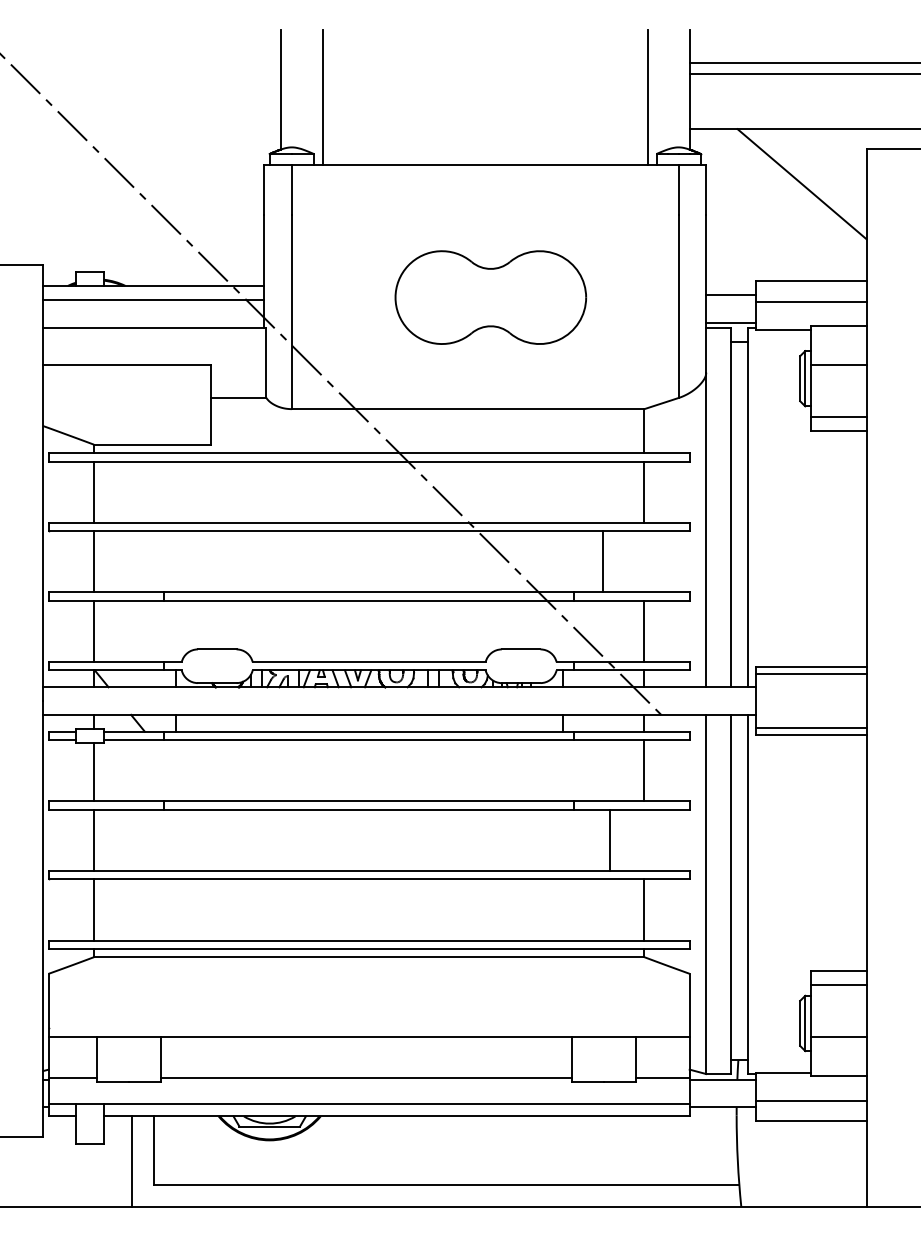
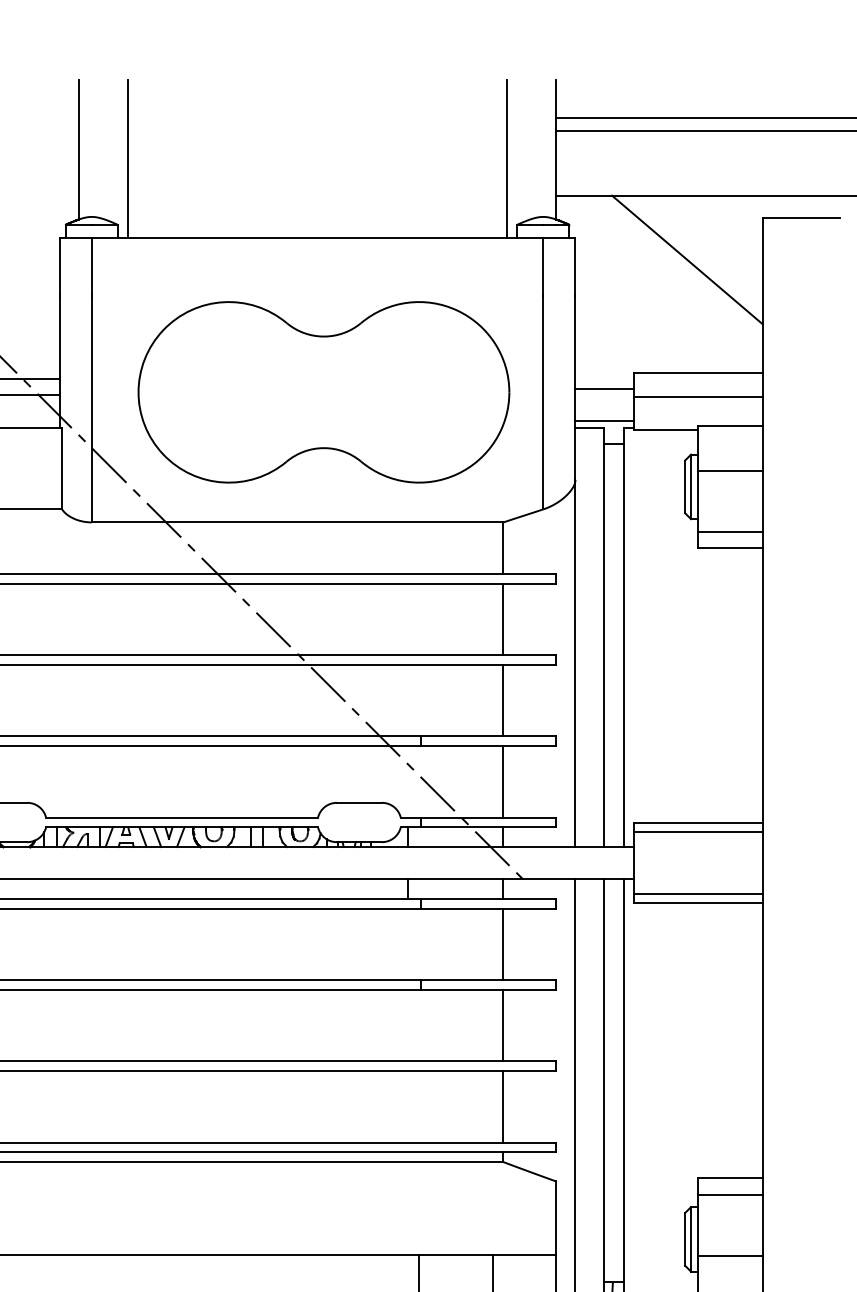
part: (490, 297) -> (323, 392), size x1.67
line: (603, 561) -> (503, 700), moved
line: (610, 839) -> (503, 1024), moved

